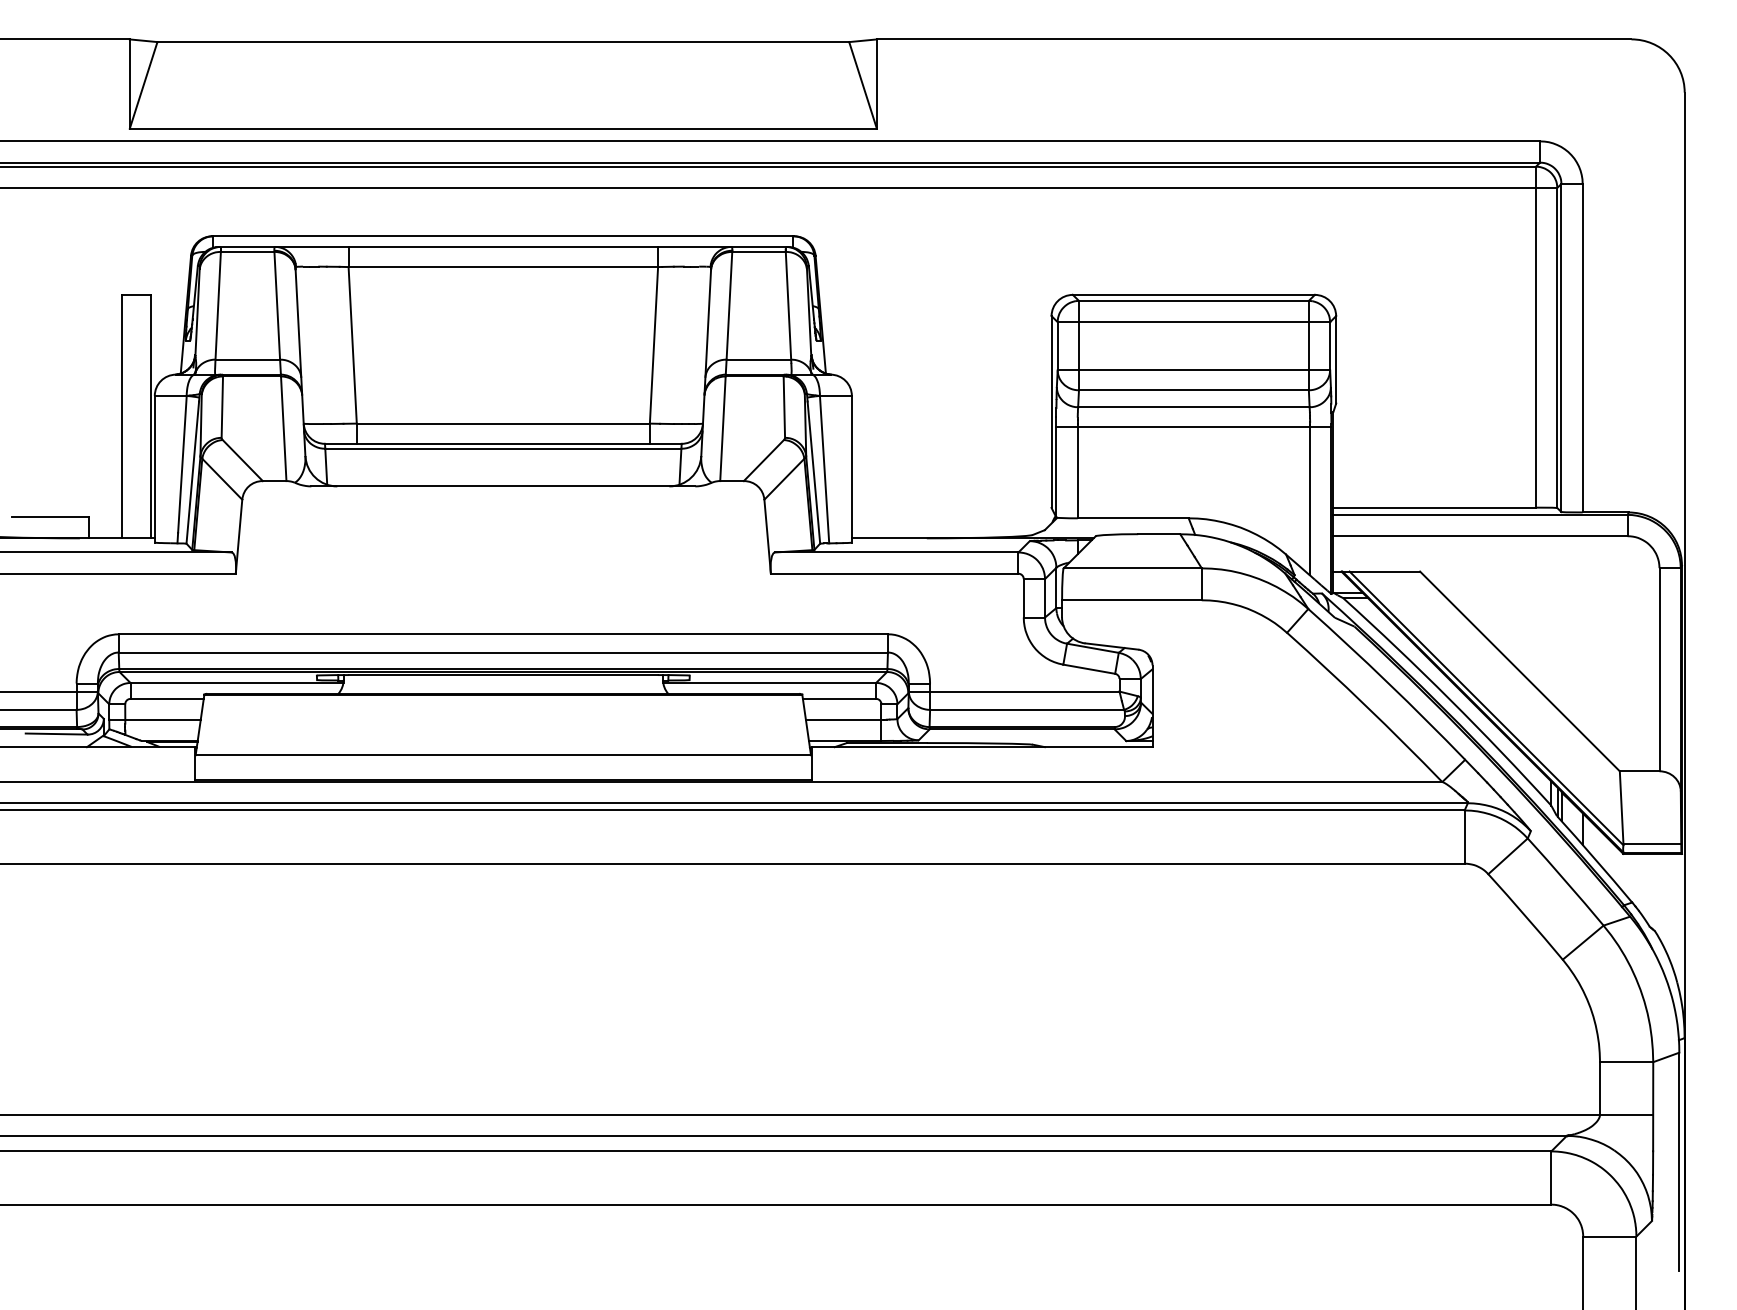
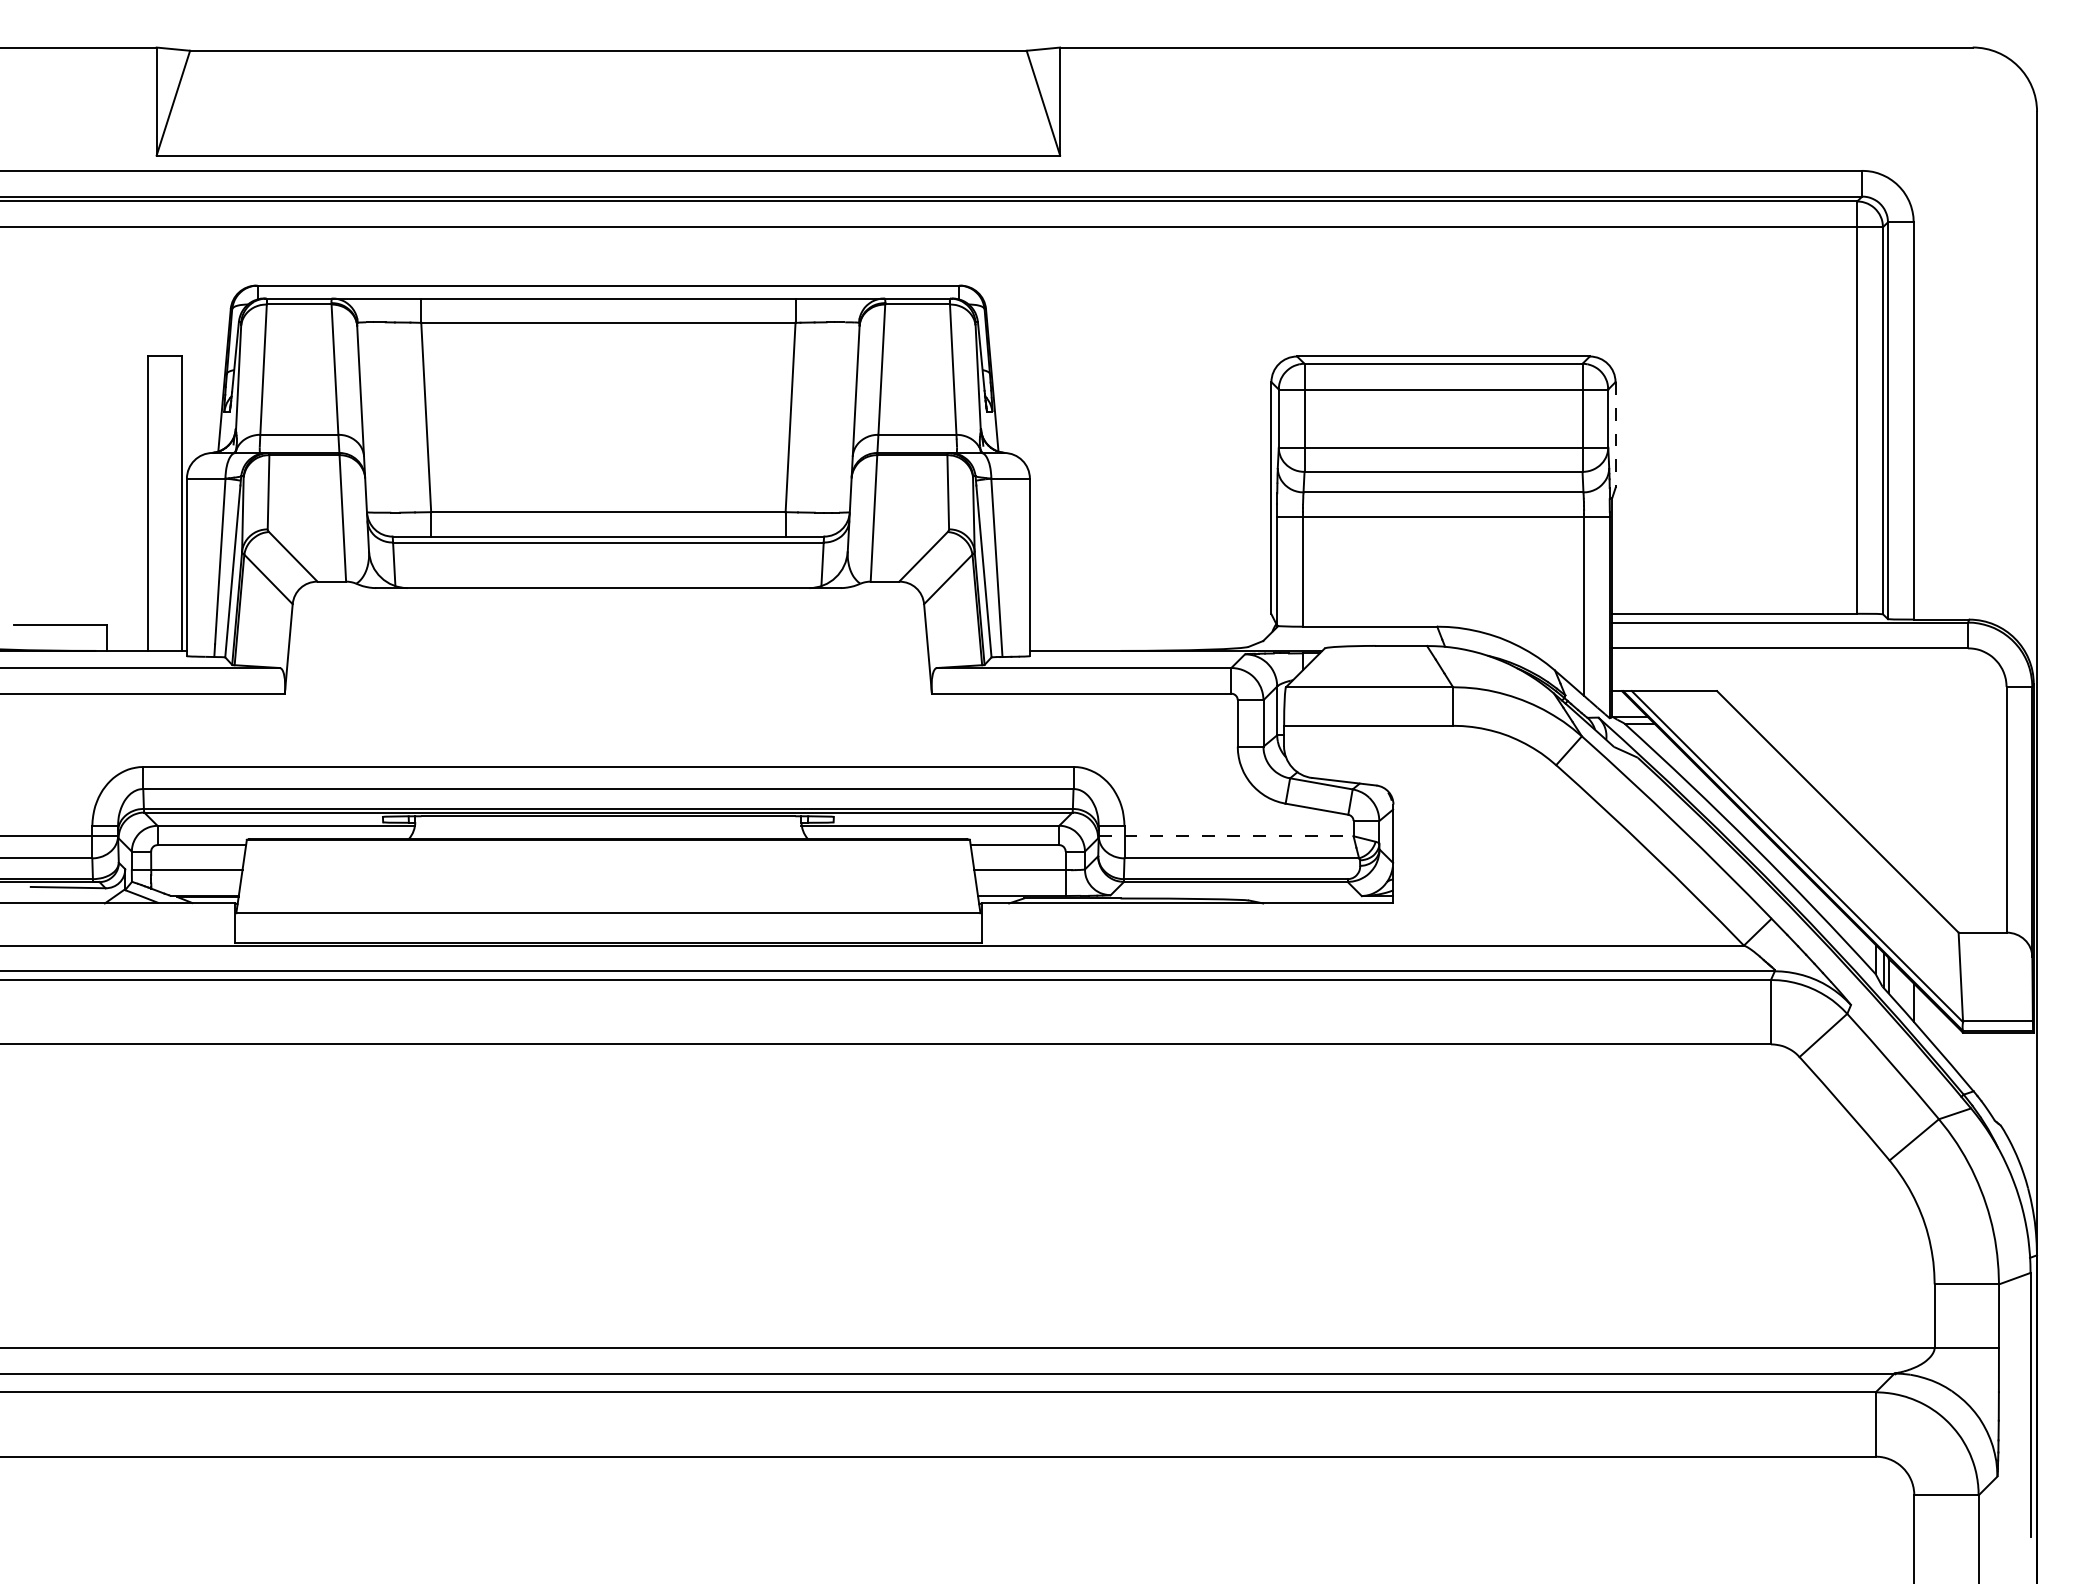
line: (1336, 359) -> (1615, 434), solid -> dashed
line: (1014, 691) -> (1226, 836), solid -> dashed

